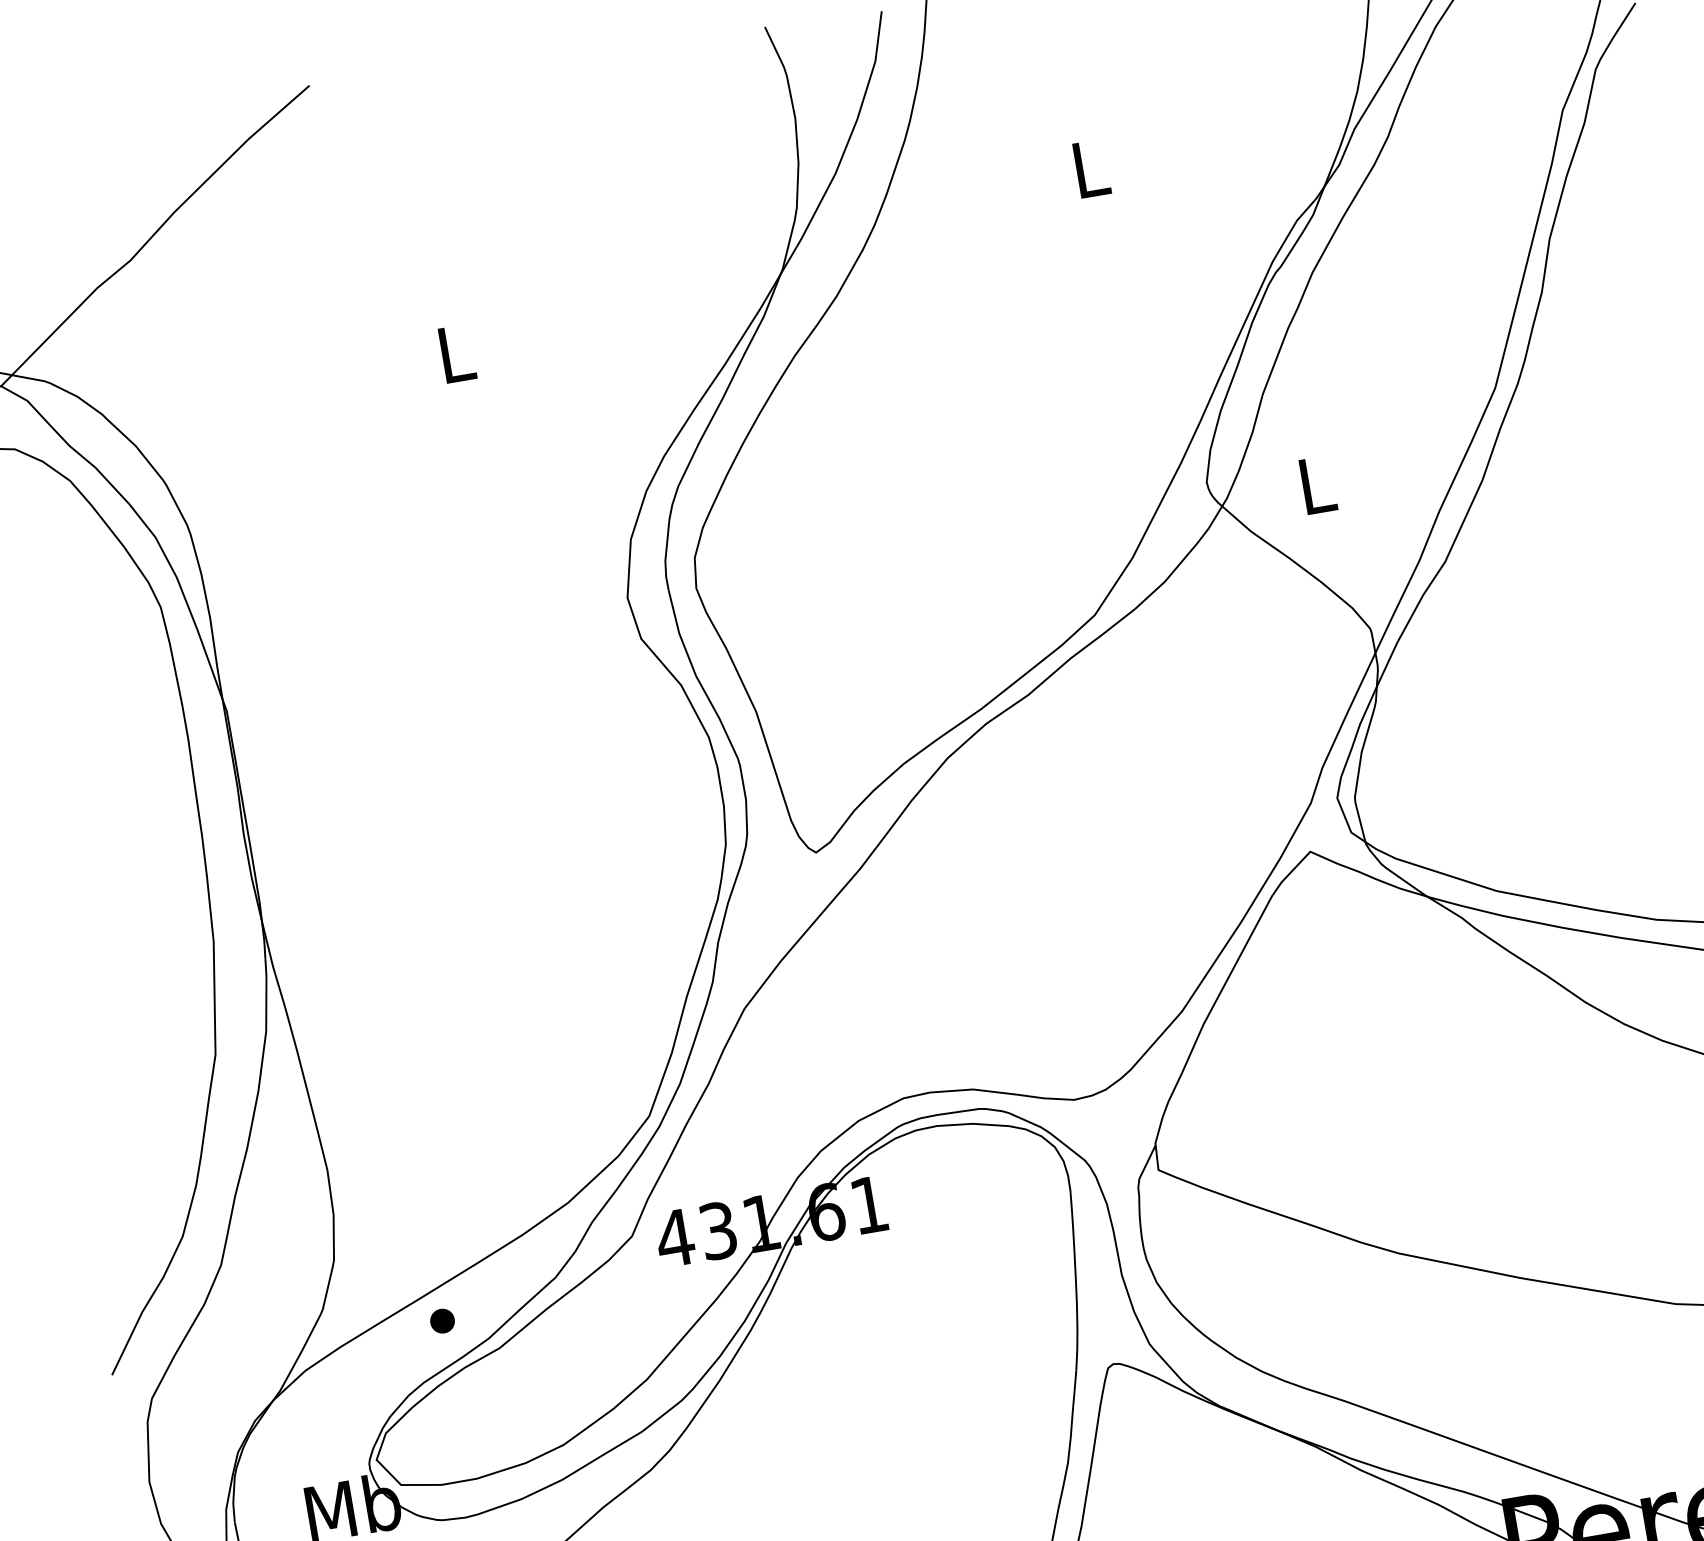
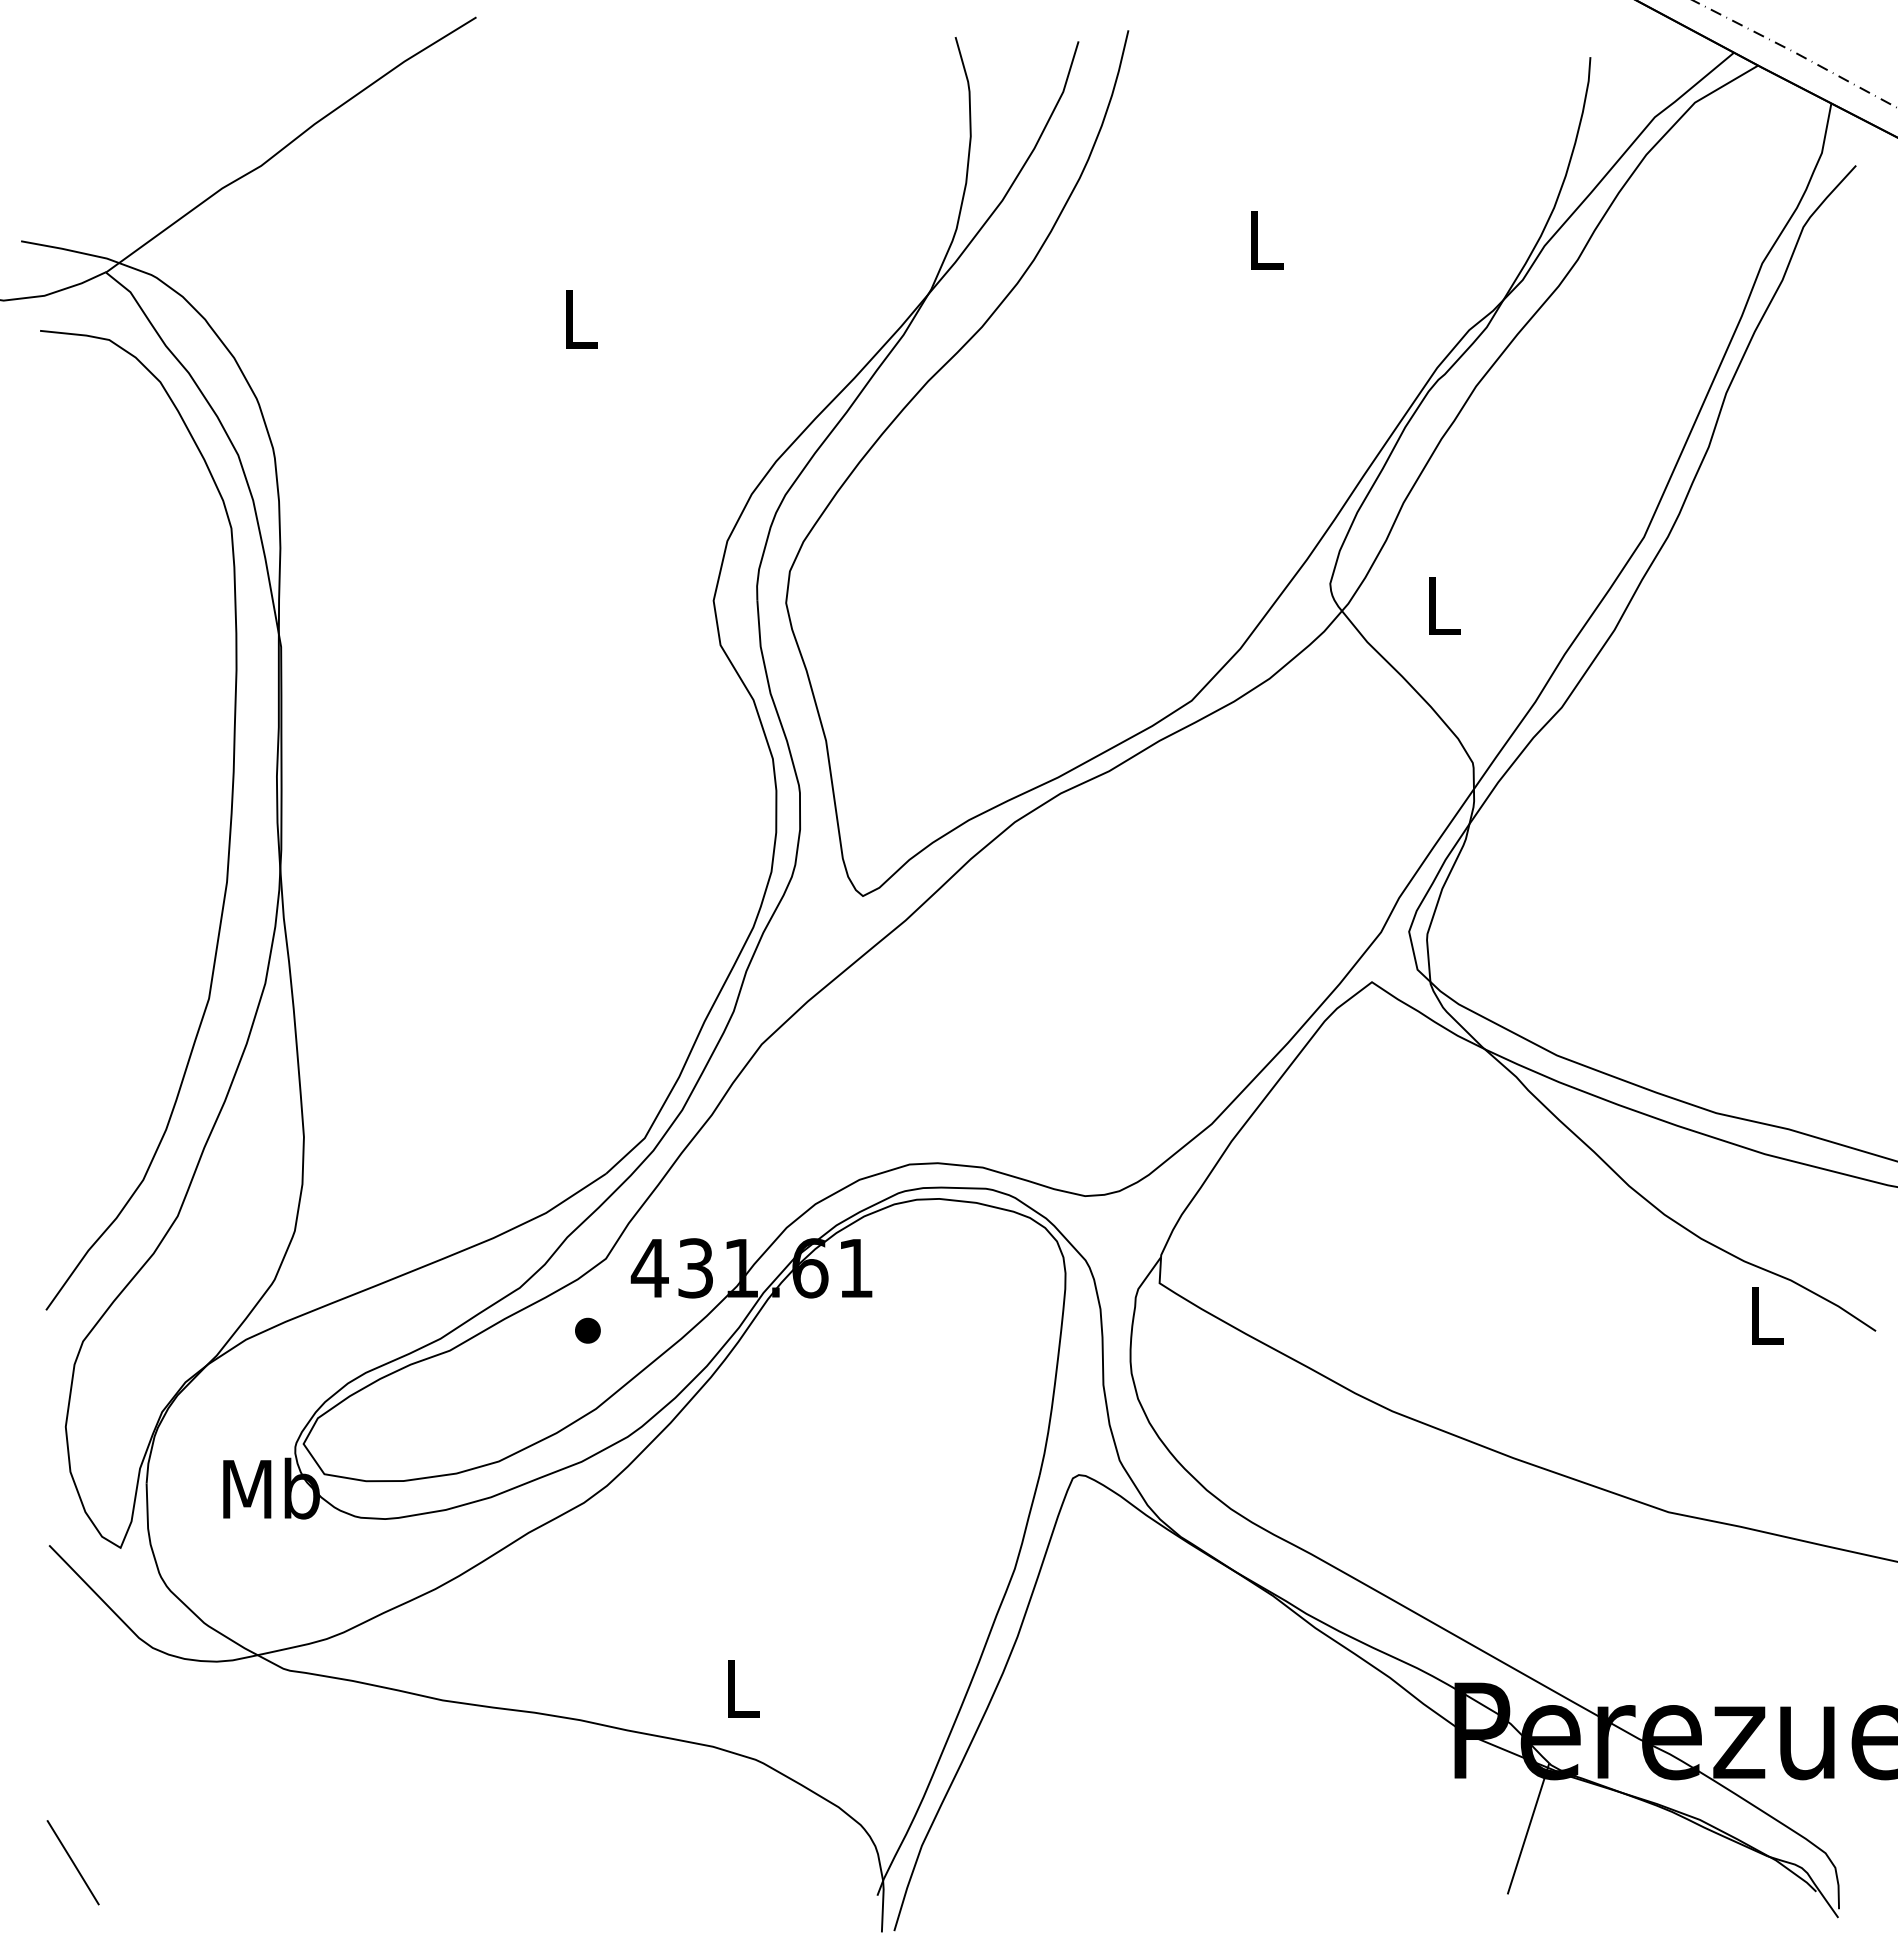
part: (442, 1320) -> (587, 1330), moved

